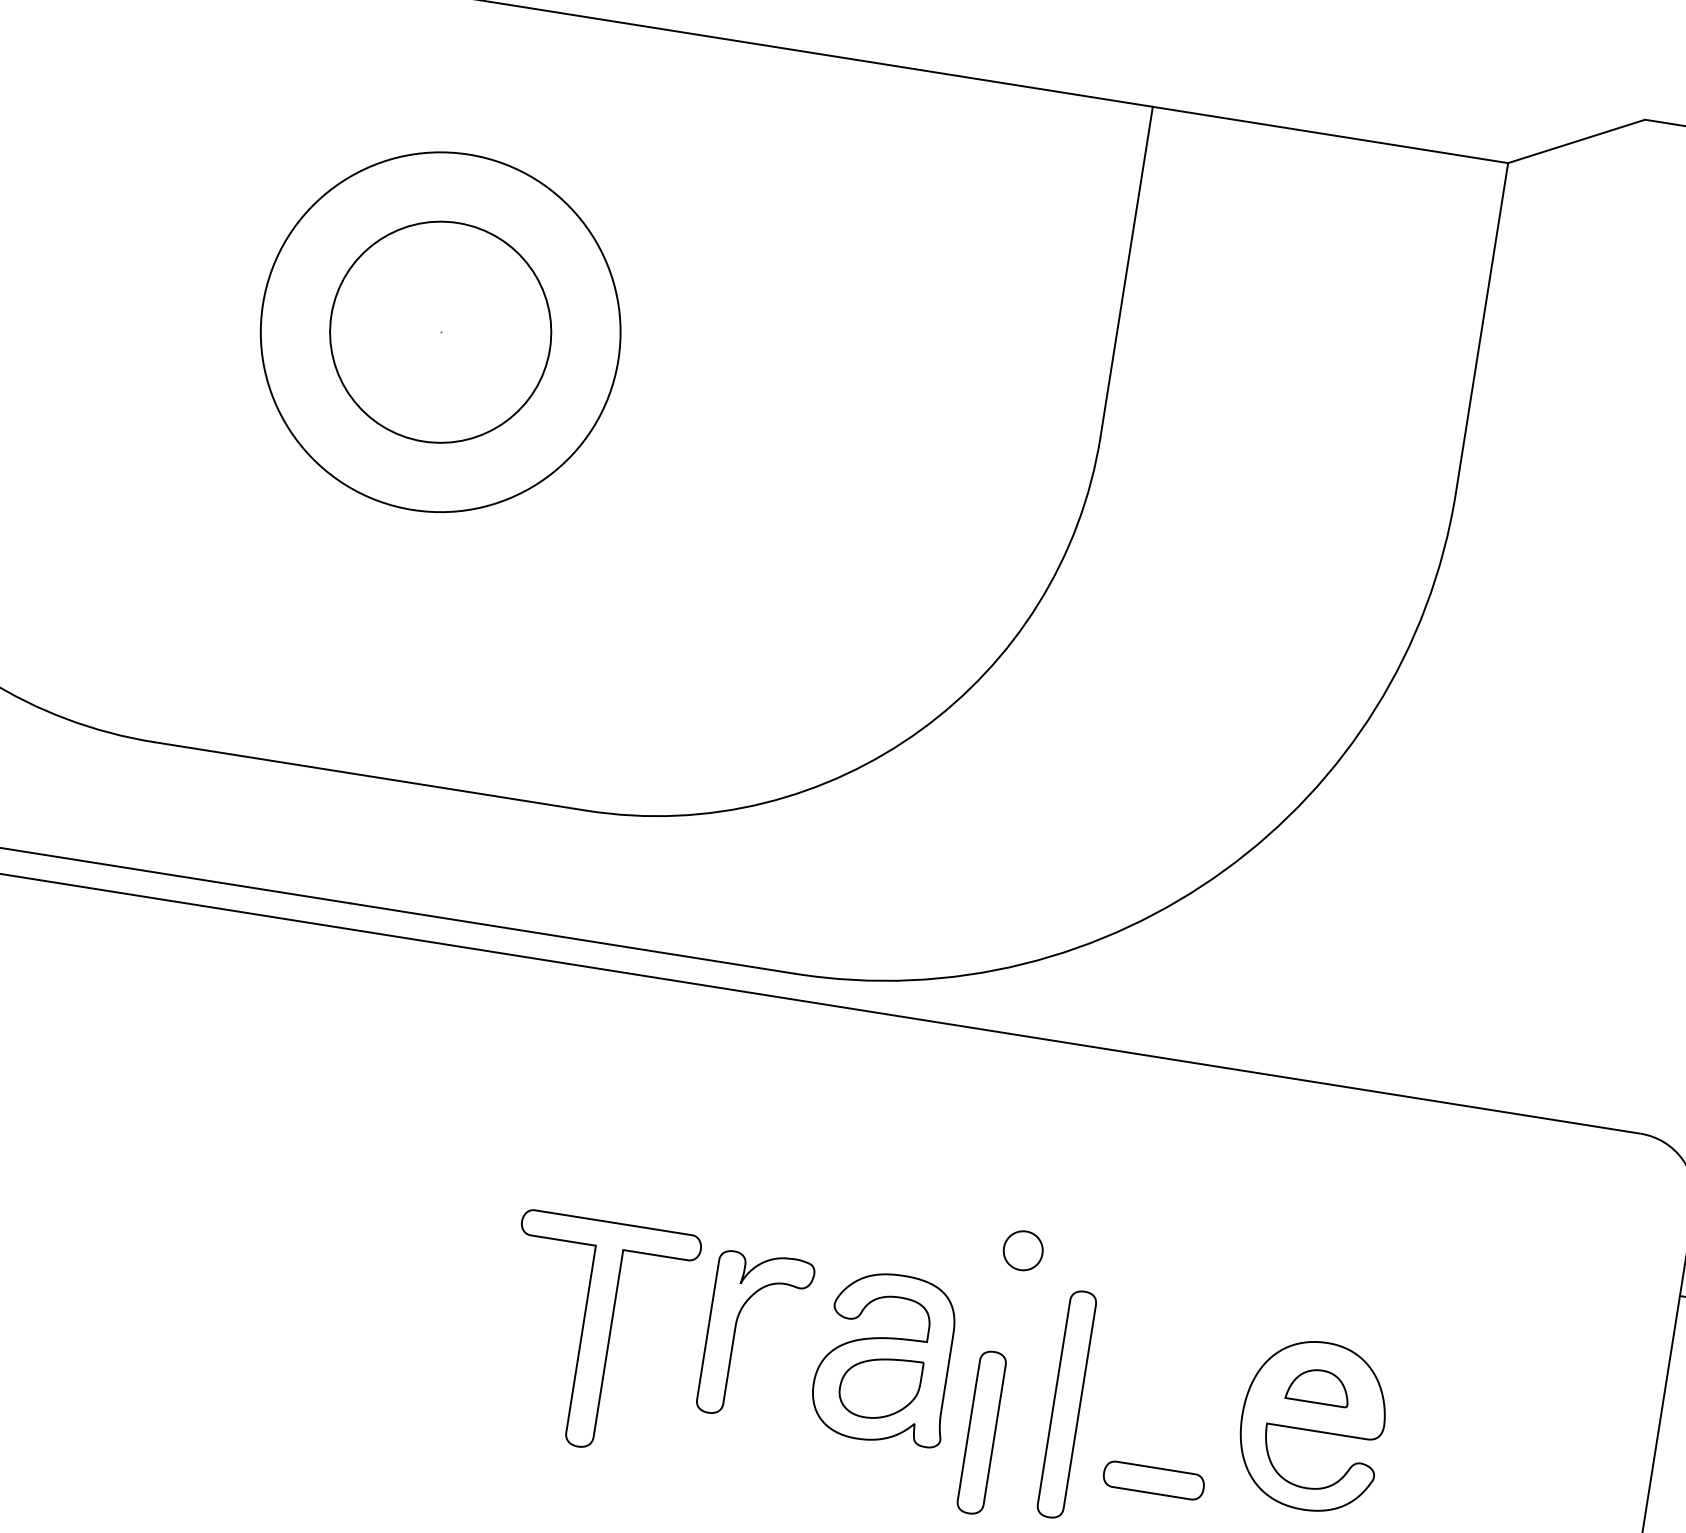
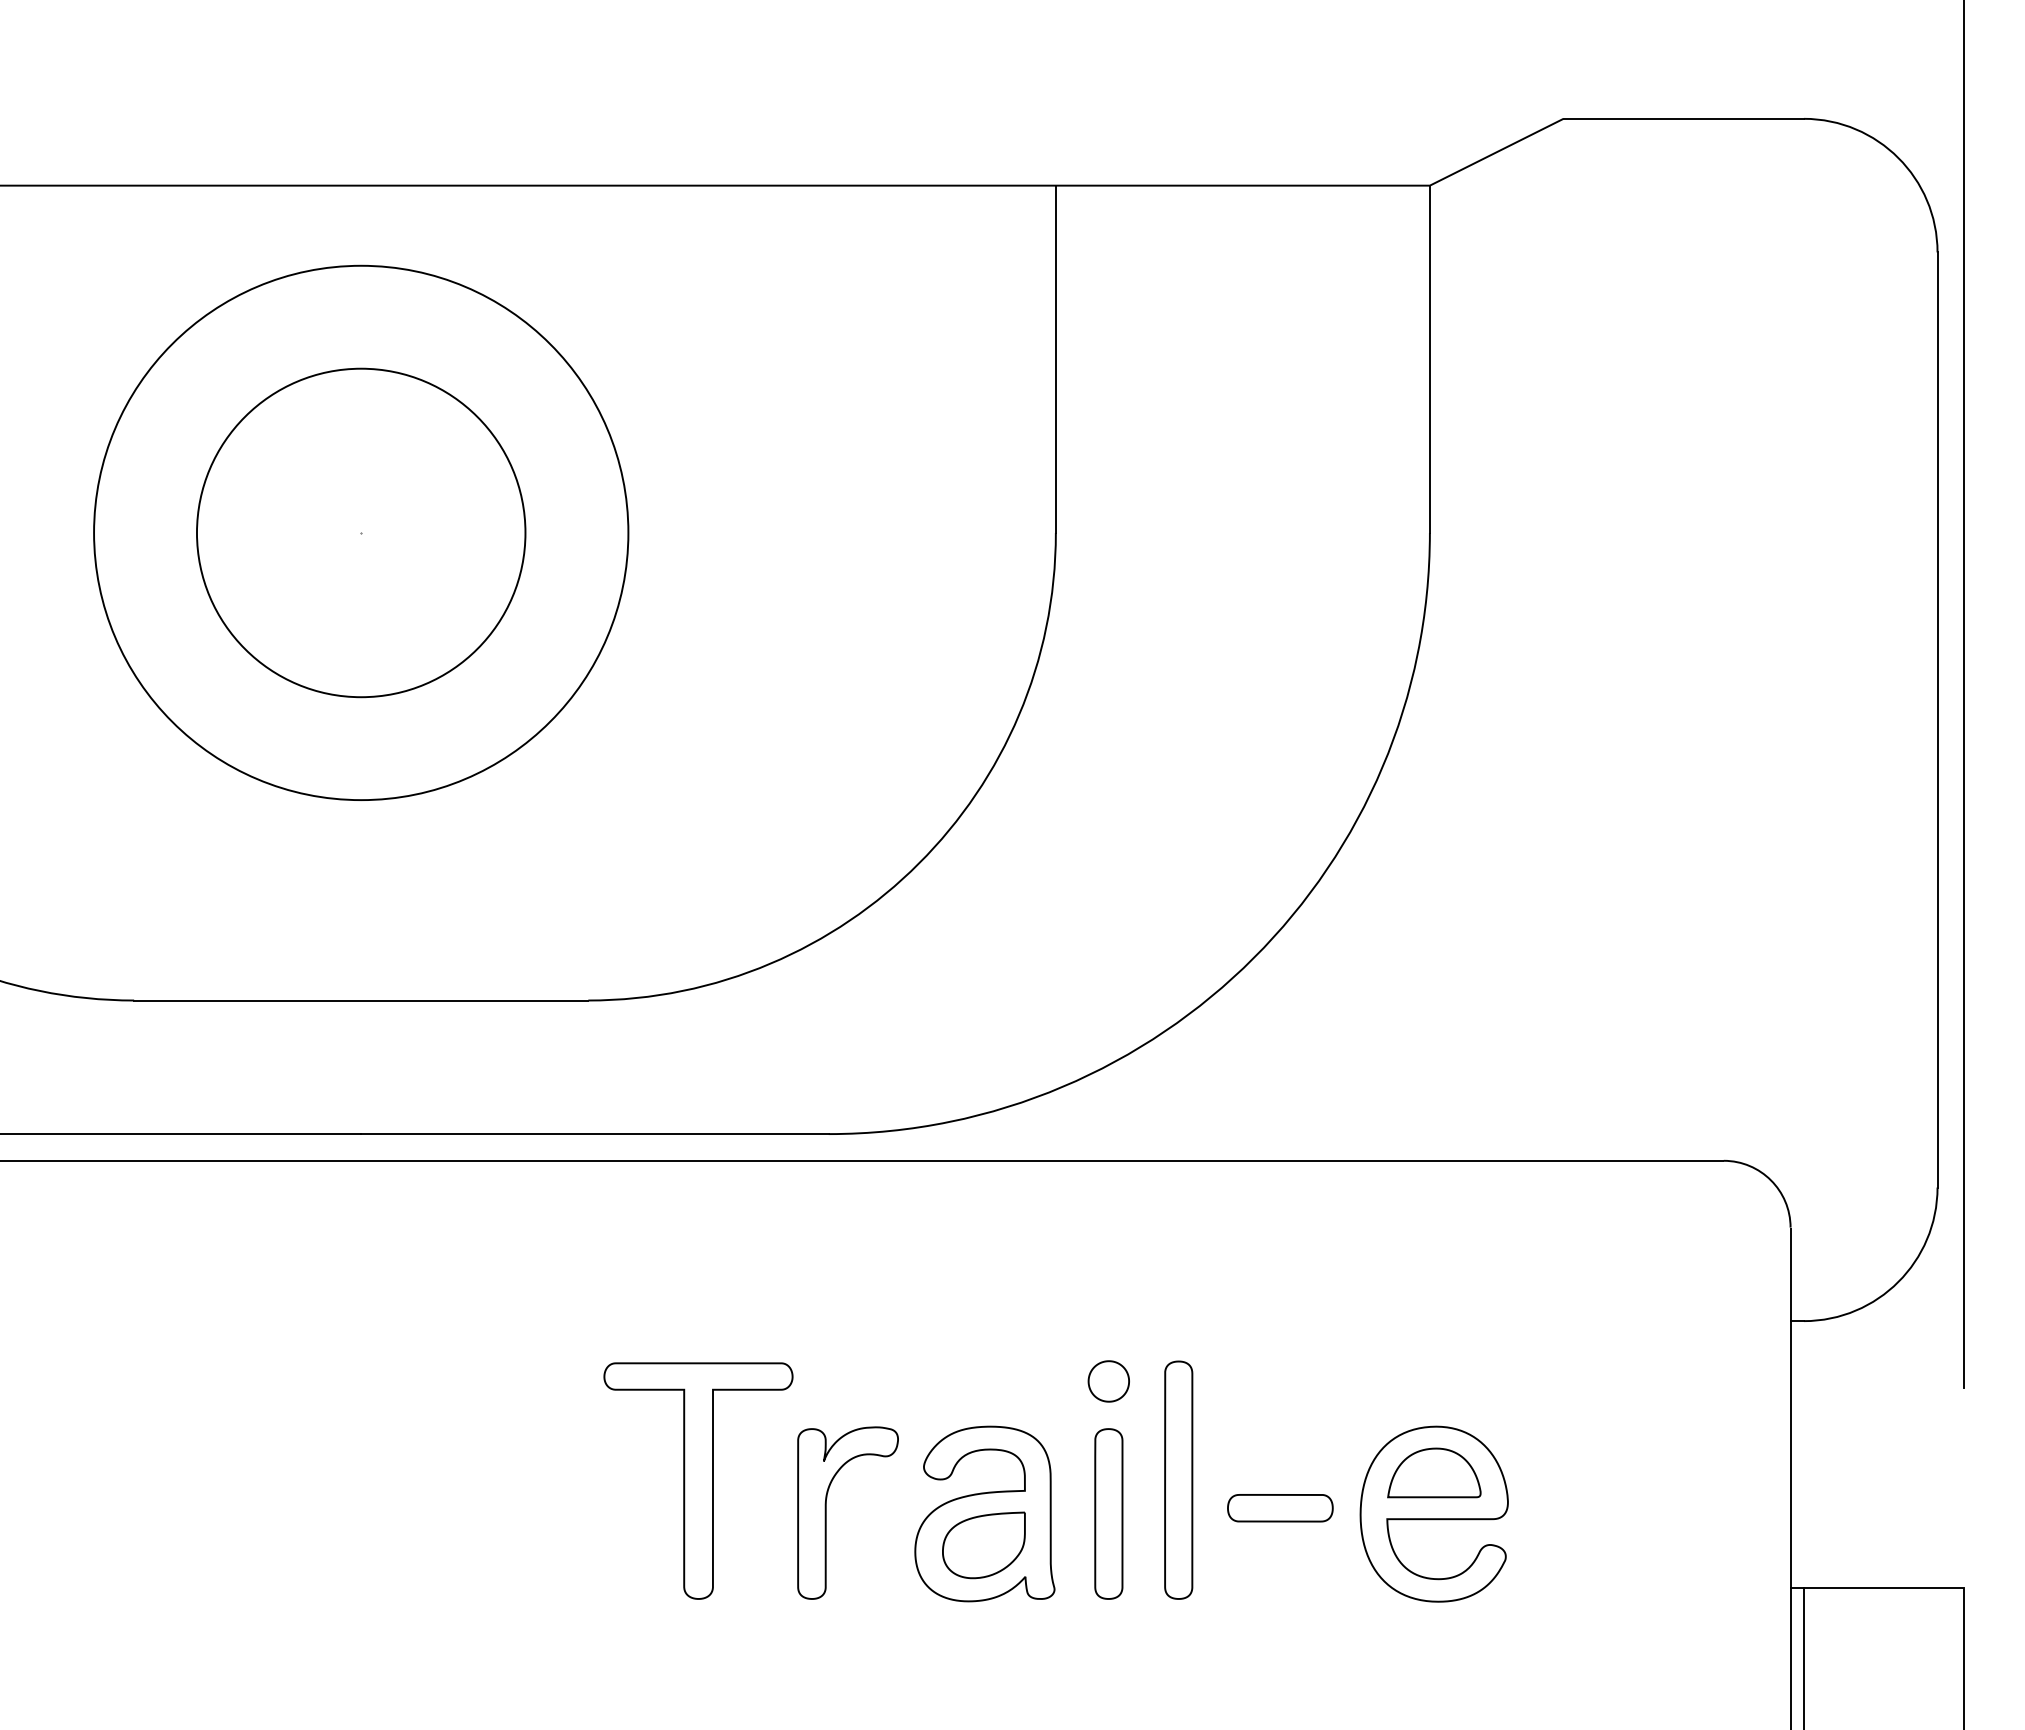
circle: (440, 331) -> (360, 532), size x1.43
circle: (441, 331) -> (361, 532), size x1.43
part: (595, 1334) -> (698, 1480), moved
part: (1318, 1386) -> (1434, 1472), size x1.43
part: (1066, 1403) -> (1178, 1479), moved
part: (981, 1432) -> (1108, 1513), moved
part: (1153, 1480) -> (1280, 1508), moved

